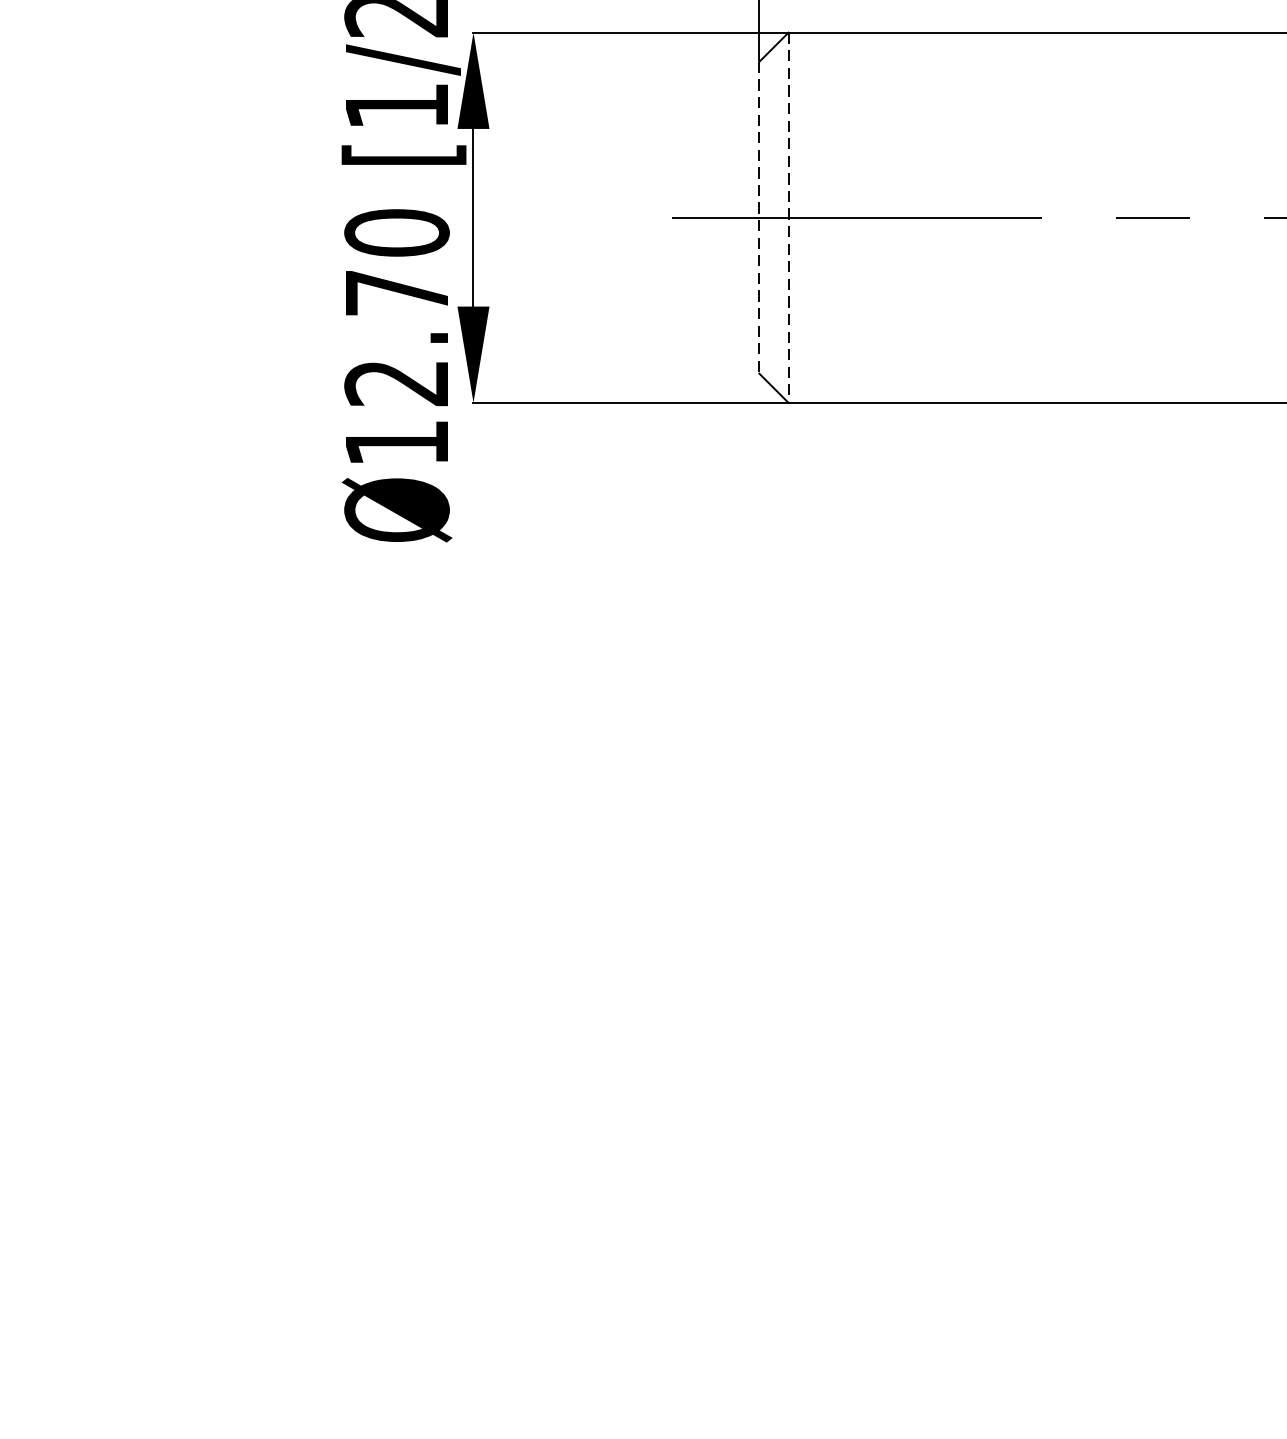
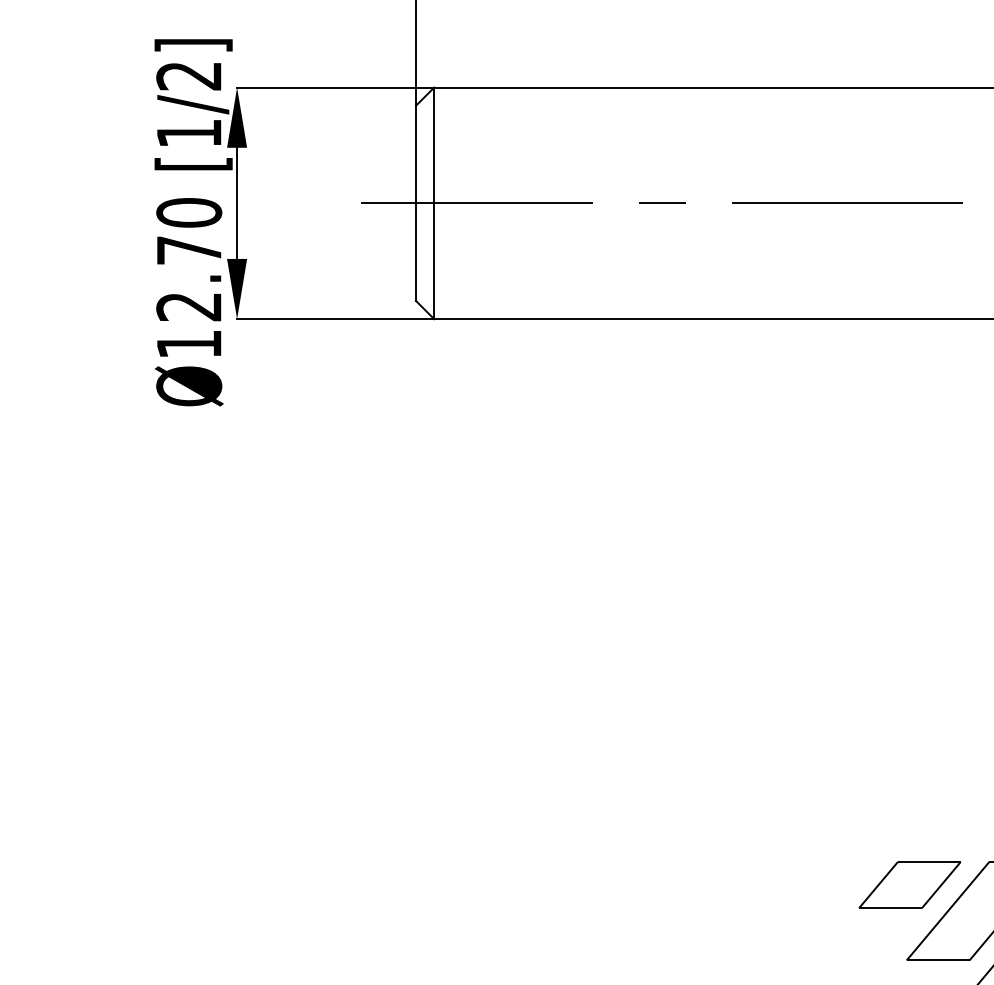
line: (758, 217) -> (415, 203), dashed -> solid
line: (788, 217) -> (434, 203), dashed -> solid

